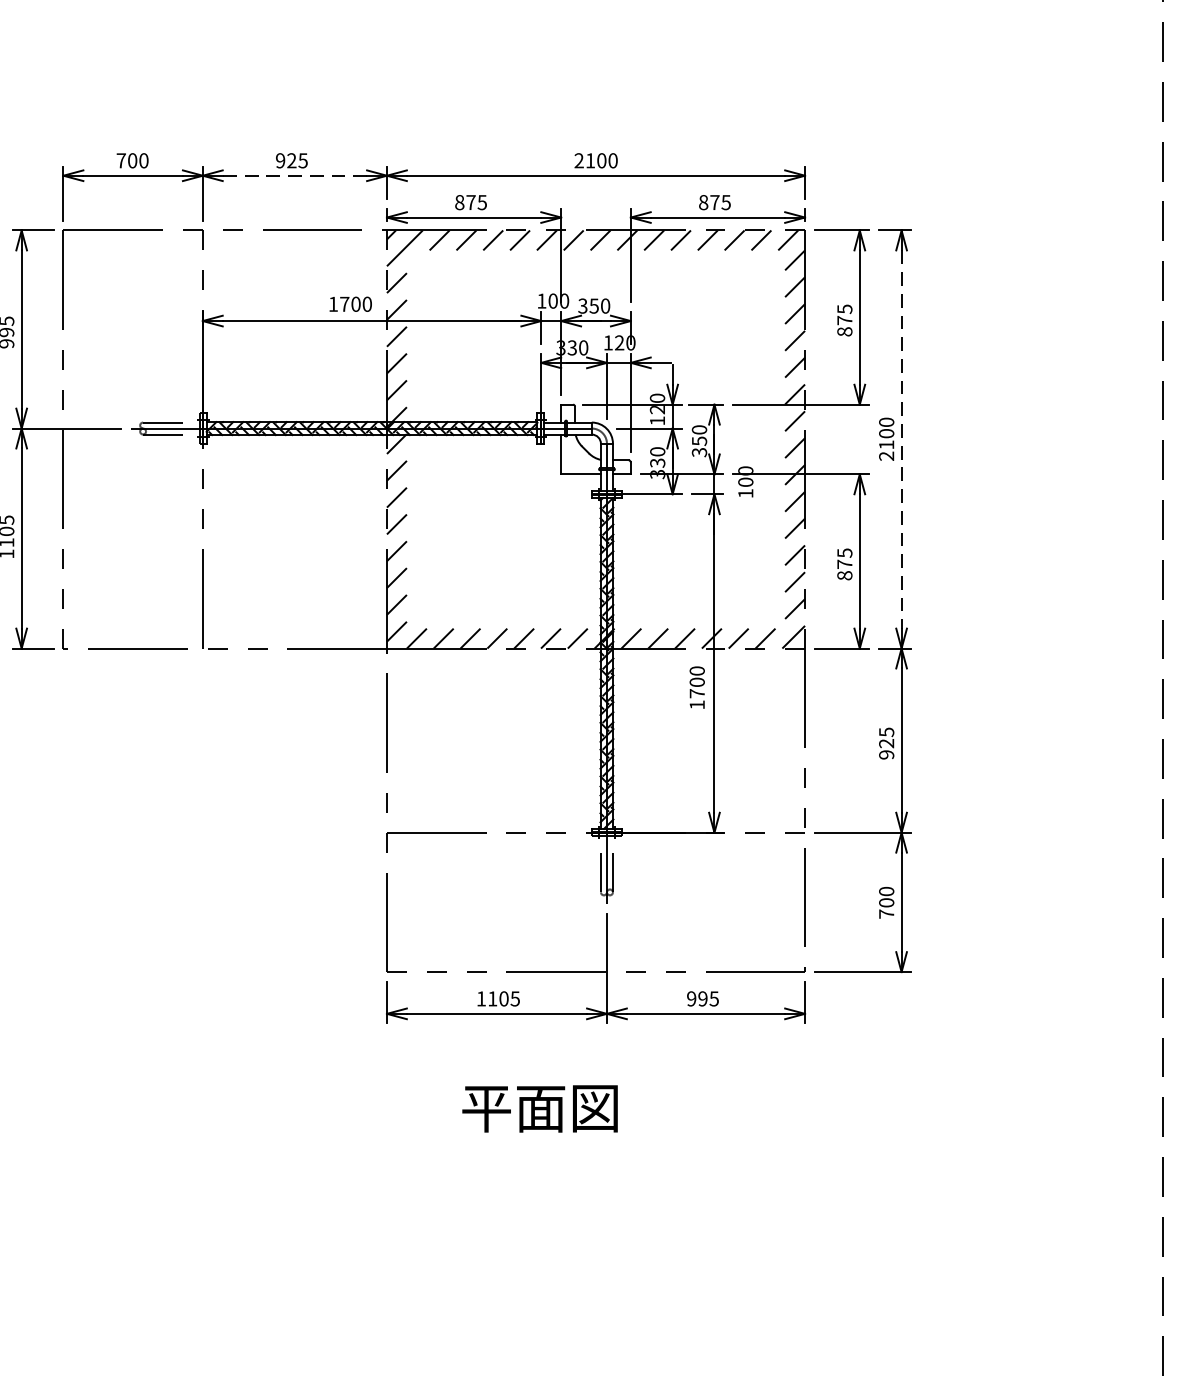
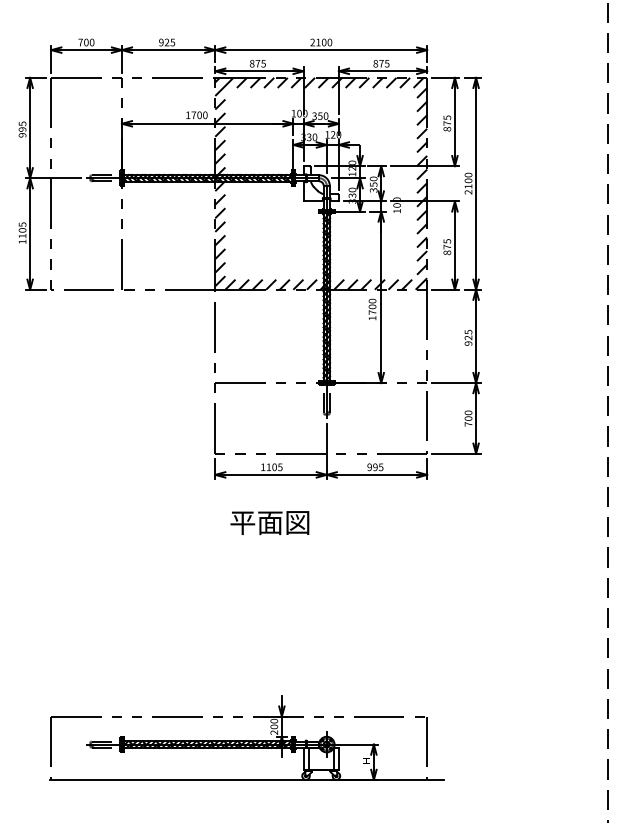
line: (294, 176) -> (168, 50), dashed -> solid
line: (902, 438) -> (476, 183), dashed -> solid
text: (539, 1107) -> (269, 522), moved

